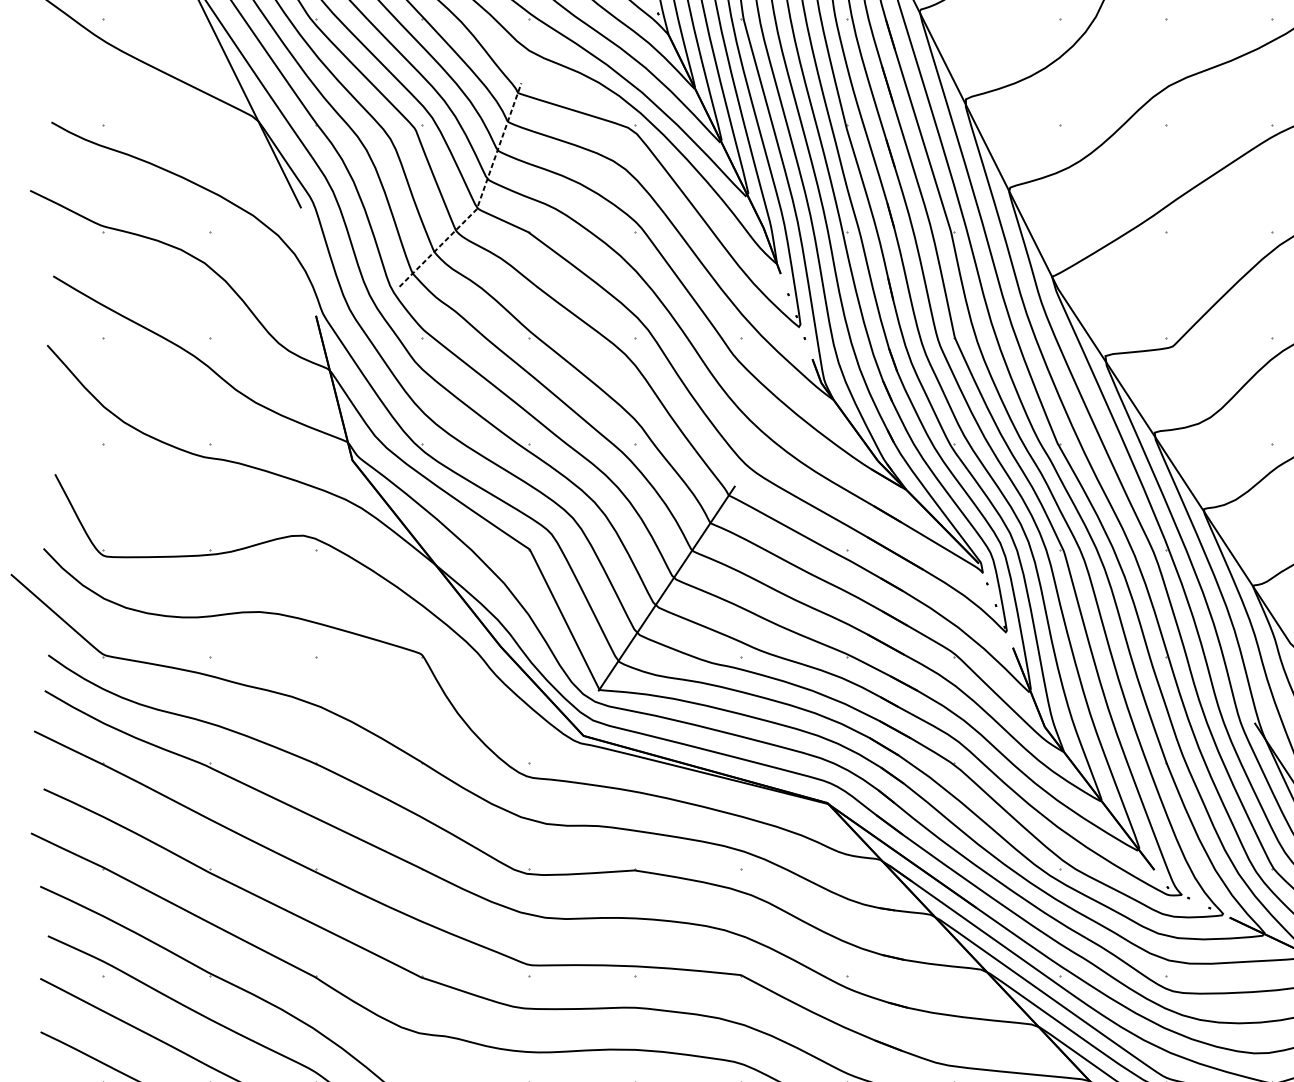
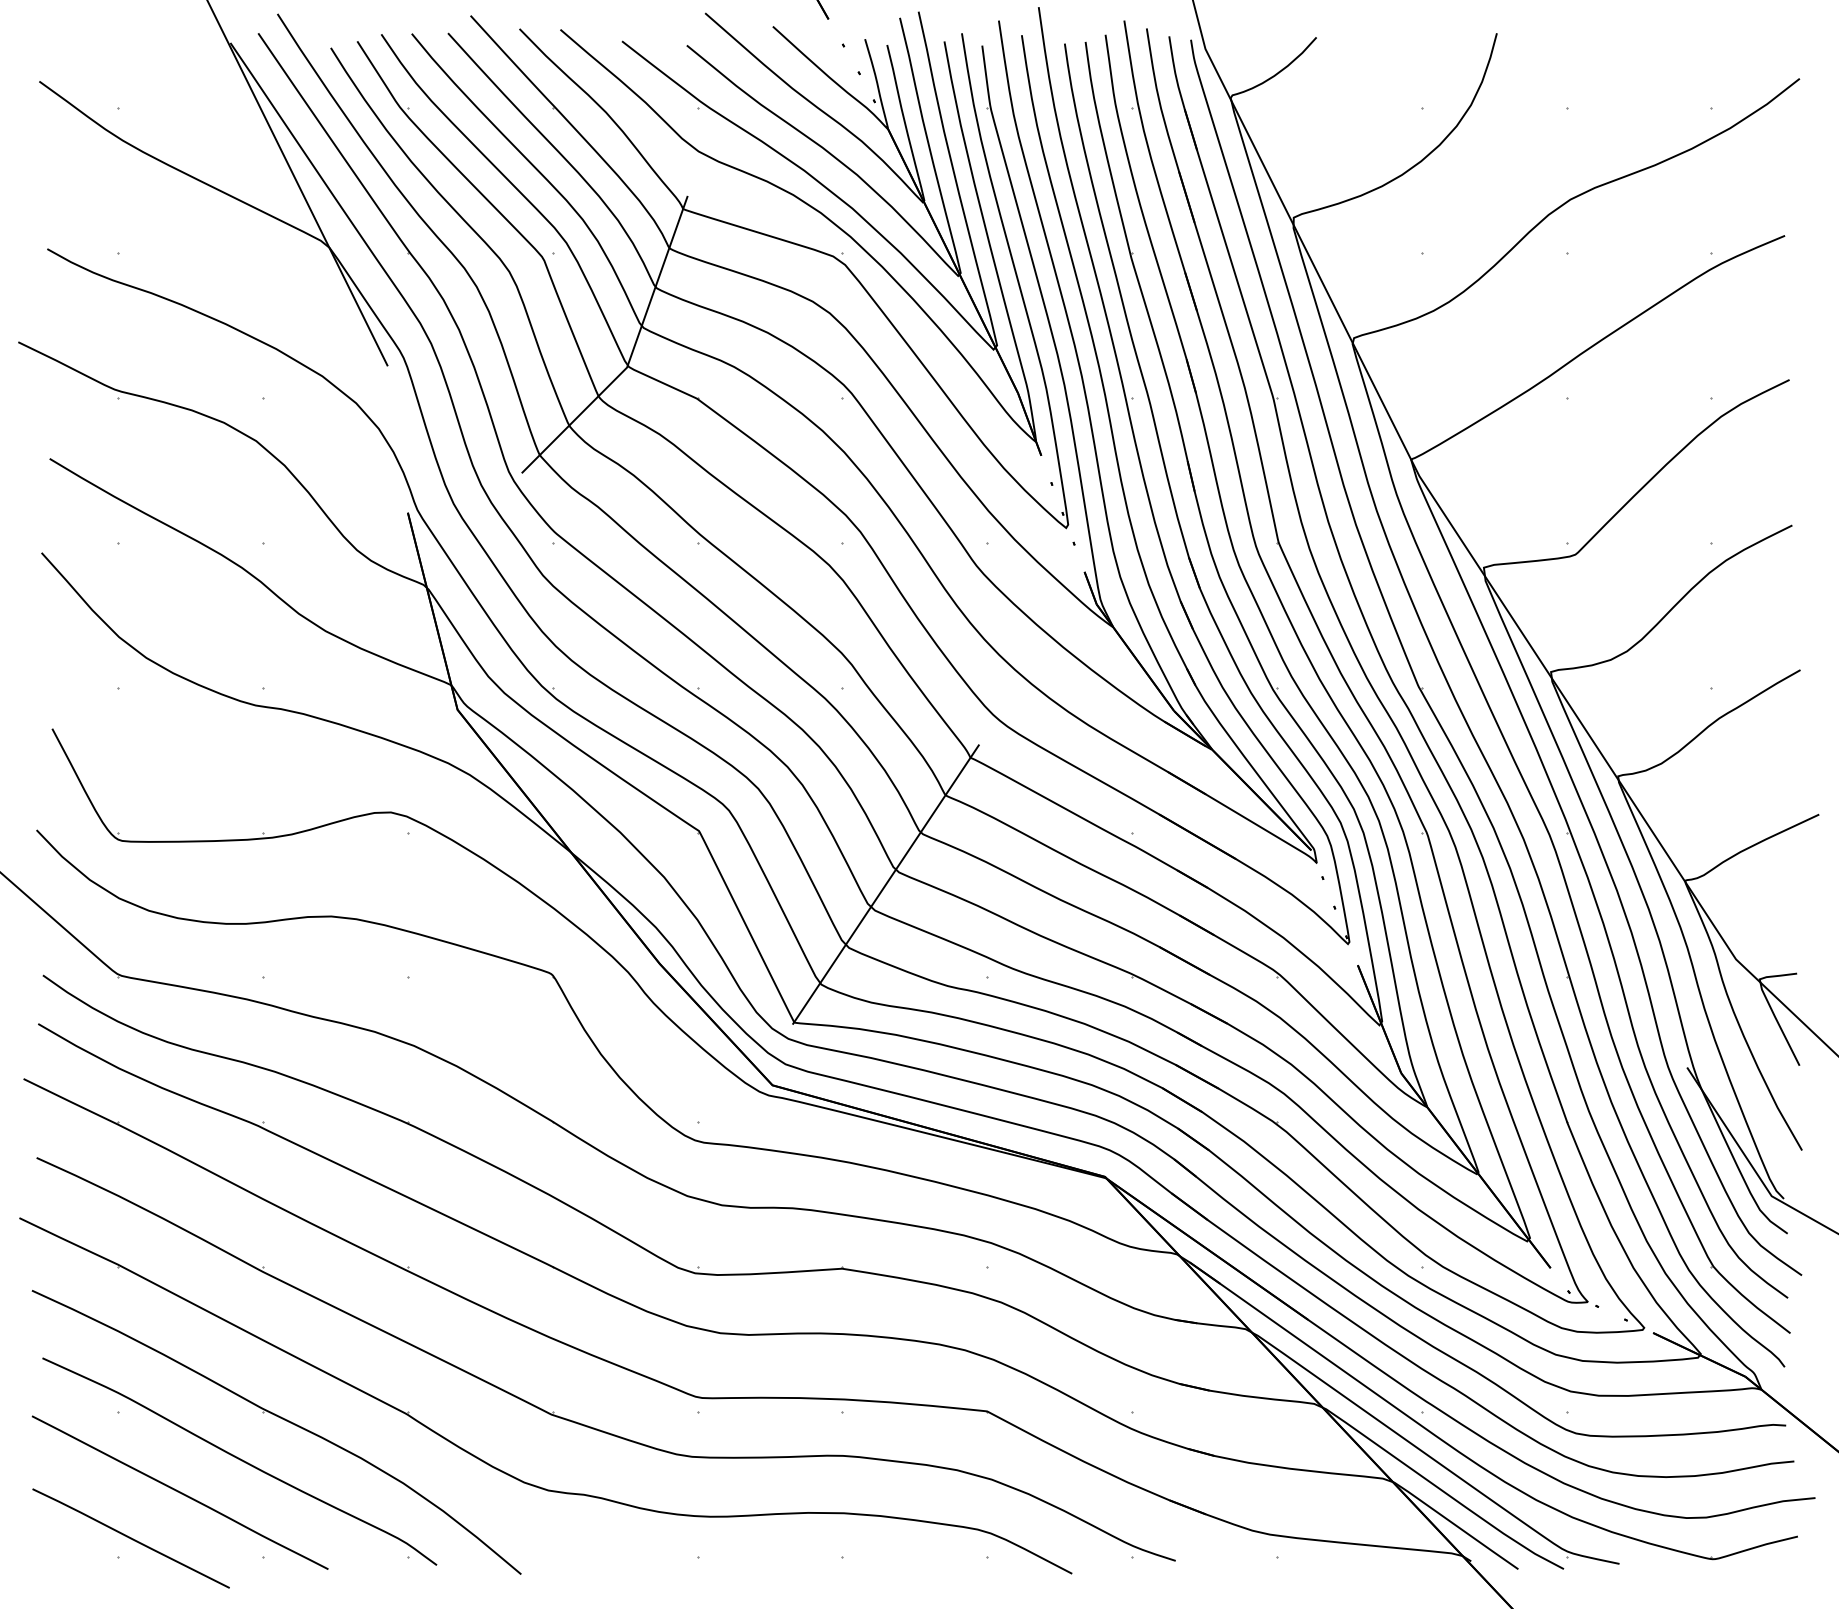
line: (480, 198) -> (632, 352), dashed -> solid

